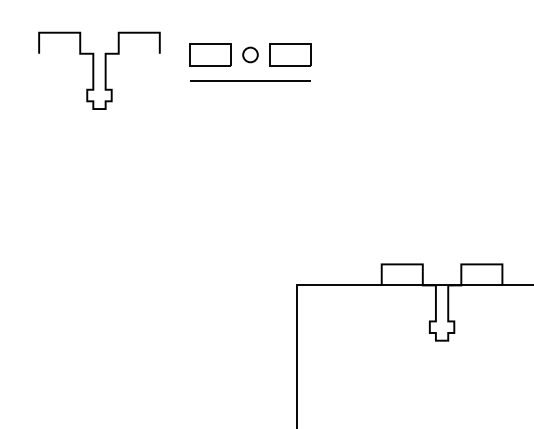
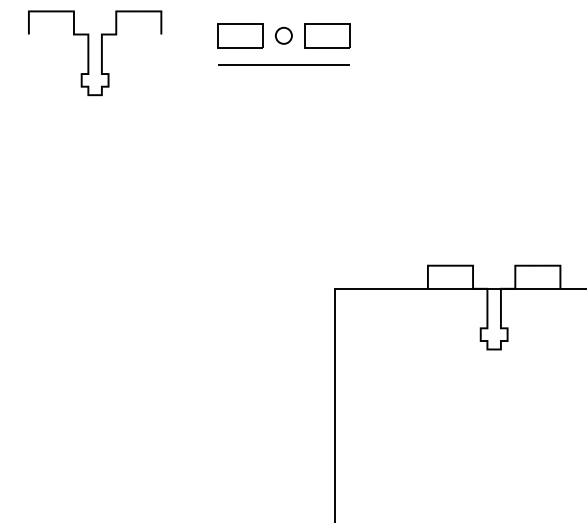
part: (99, 71) -> (95, 53), moved

